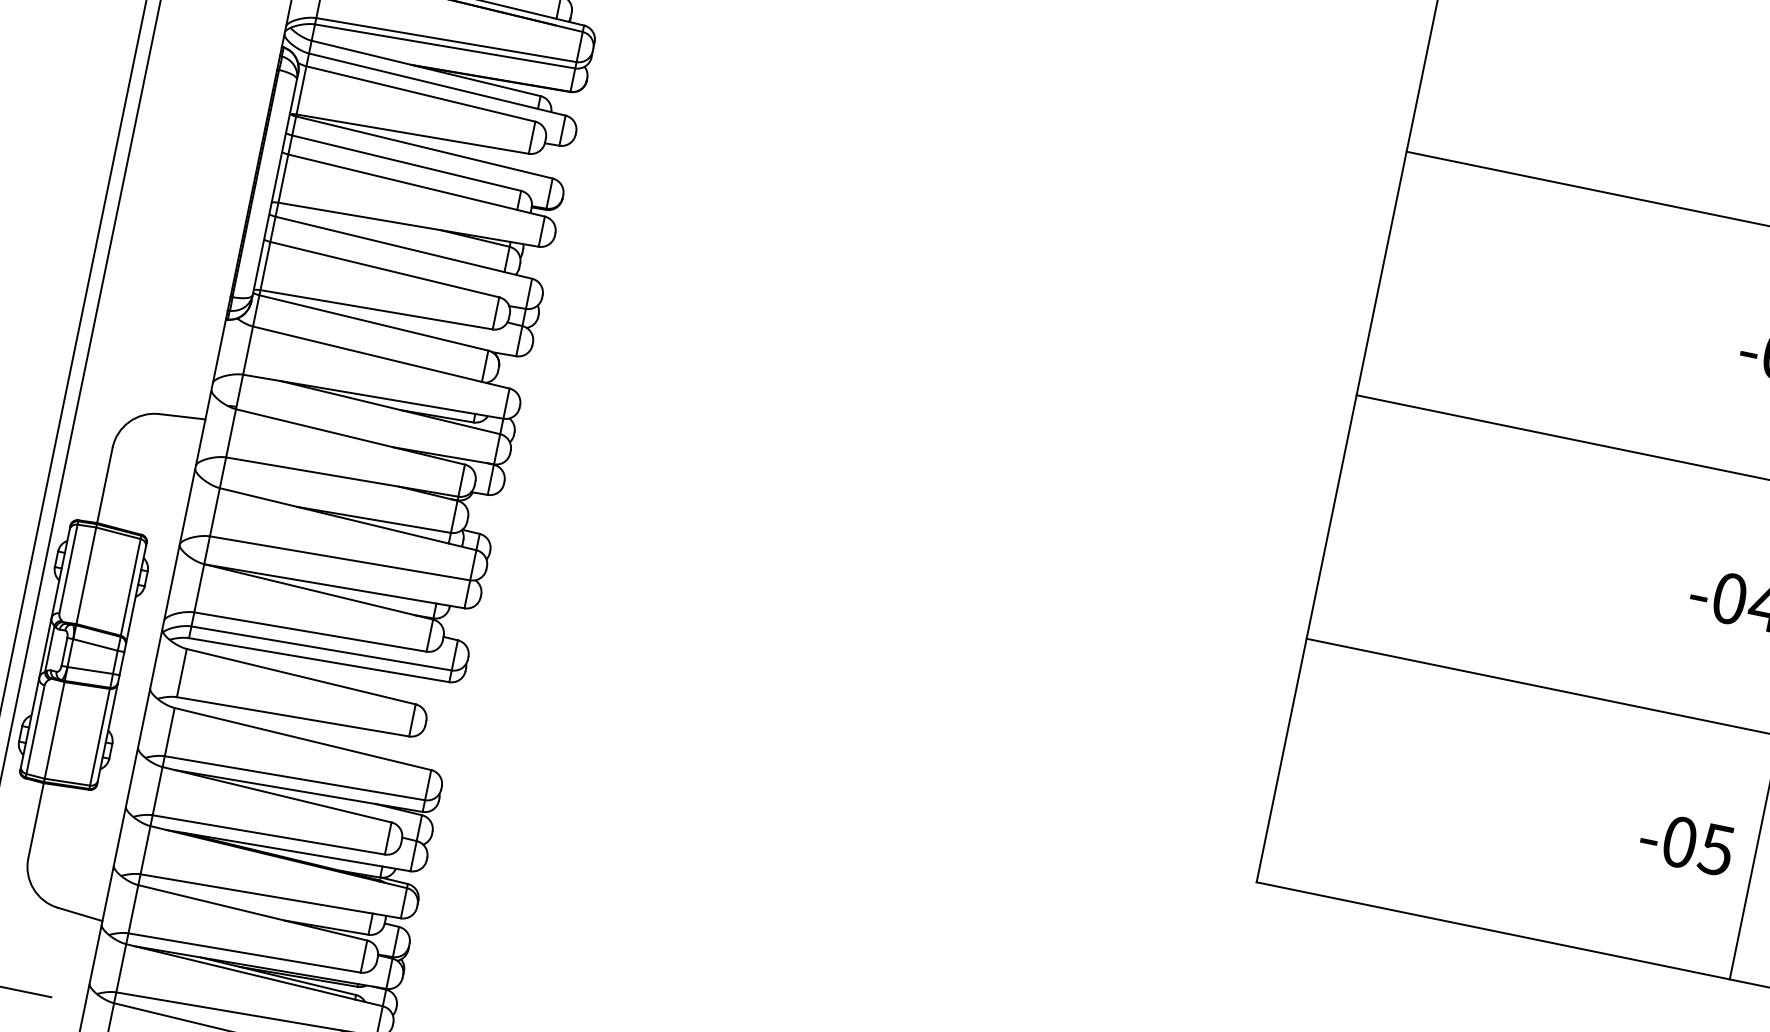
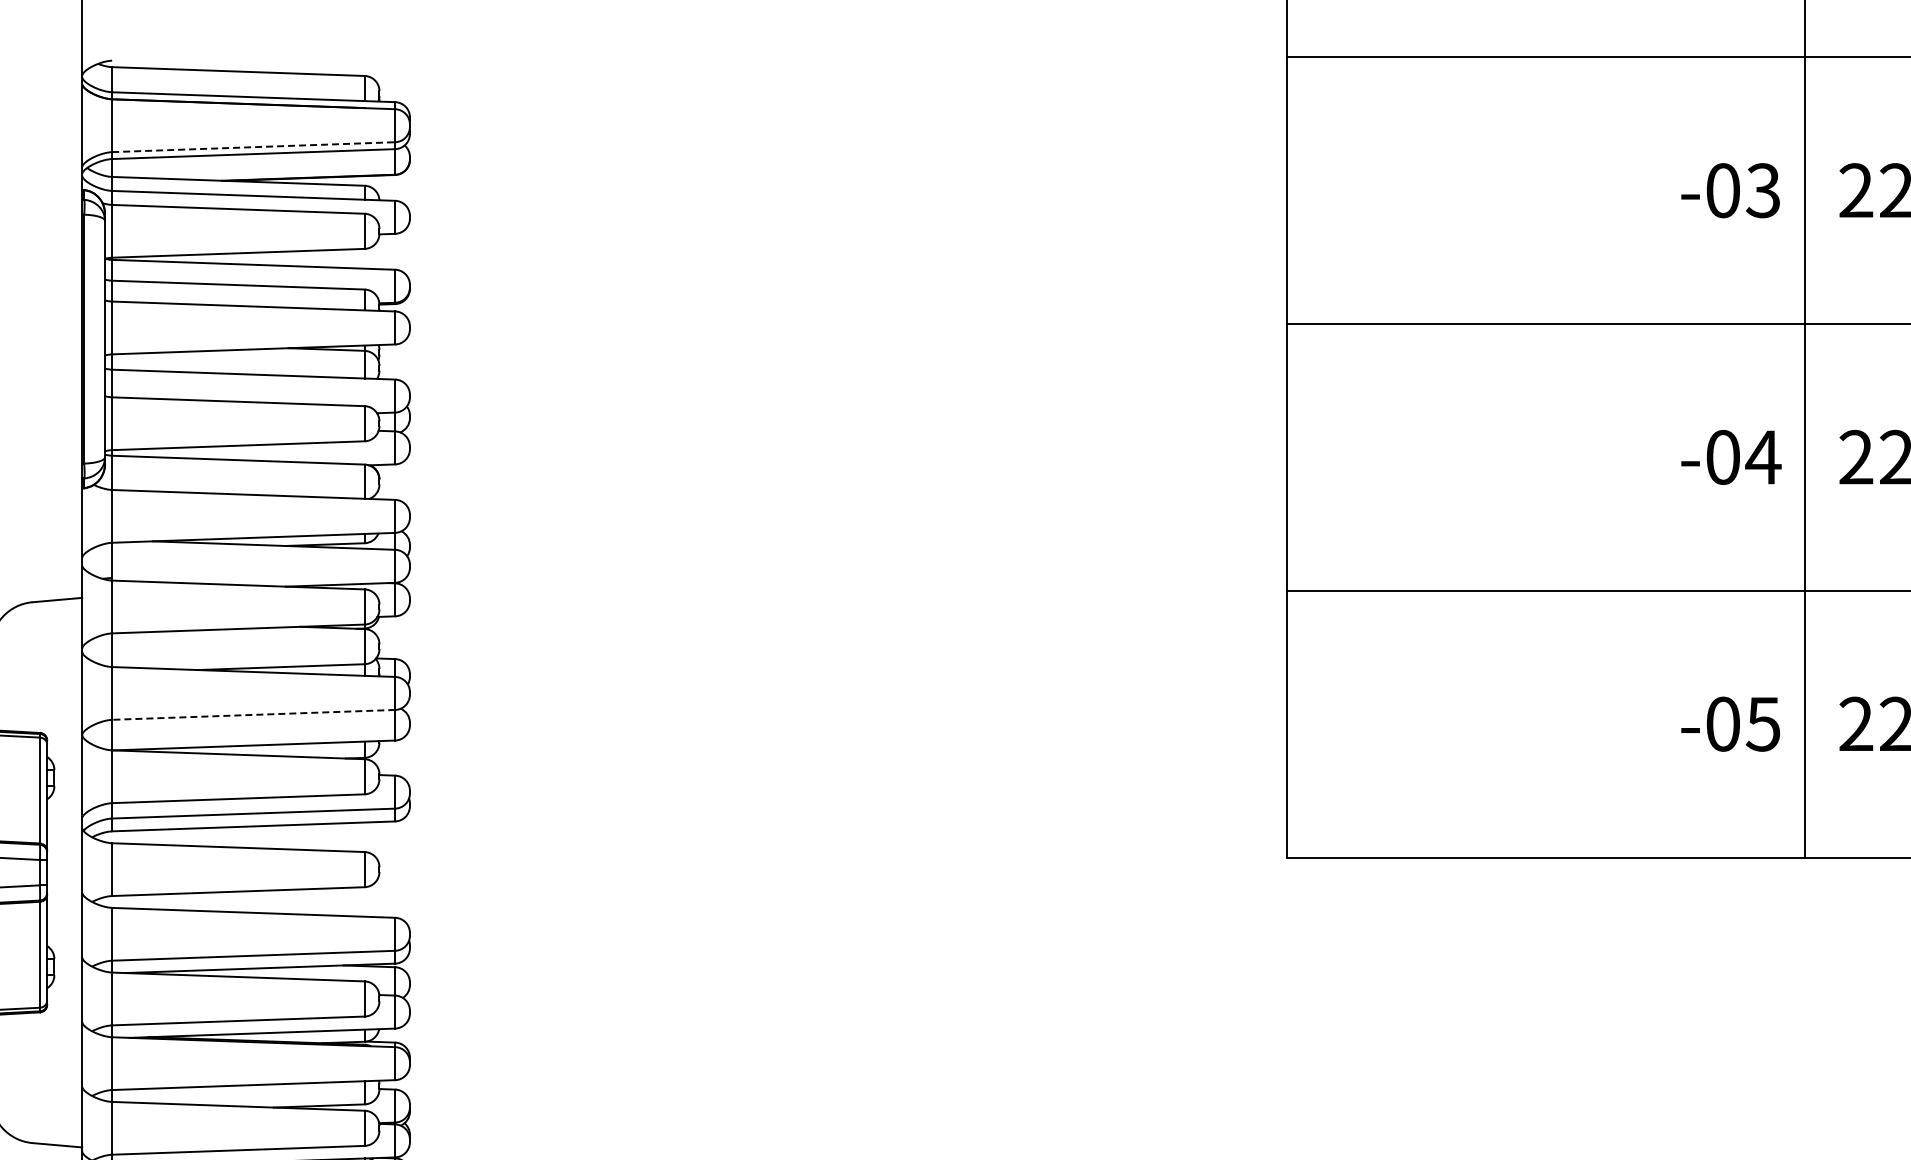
line: (446, 40) -> (253, 147), solid -> dashed
line: (339, 557) -> (253, 714), solid -> dashed

